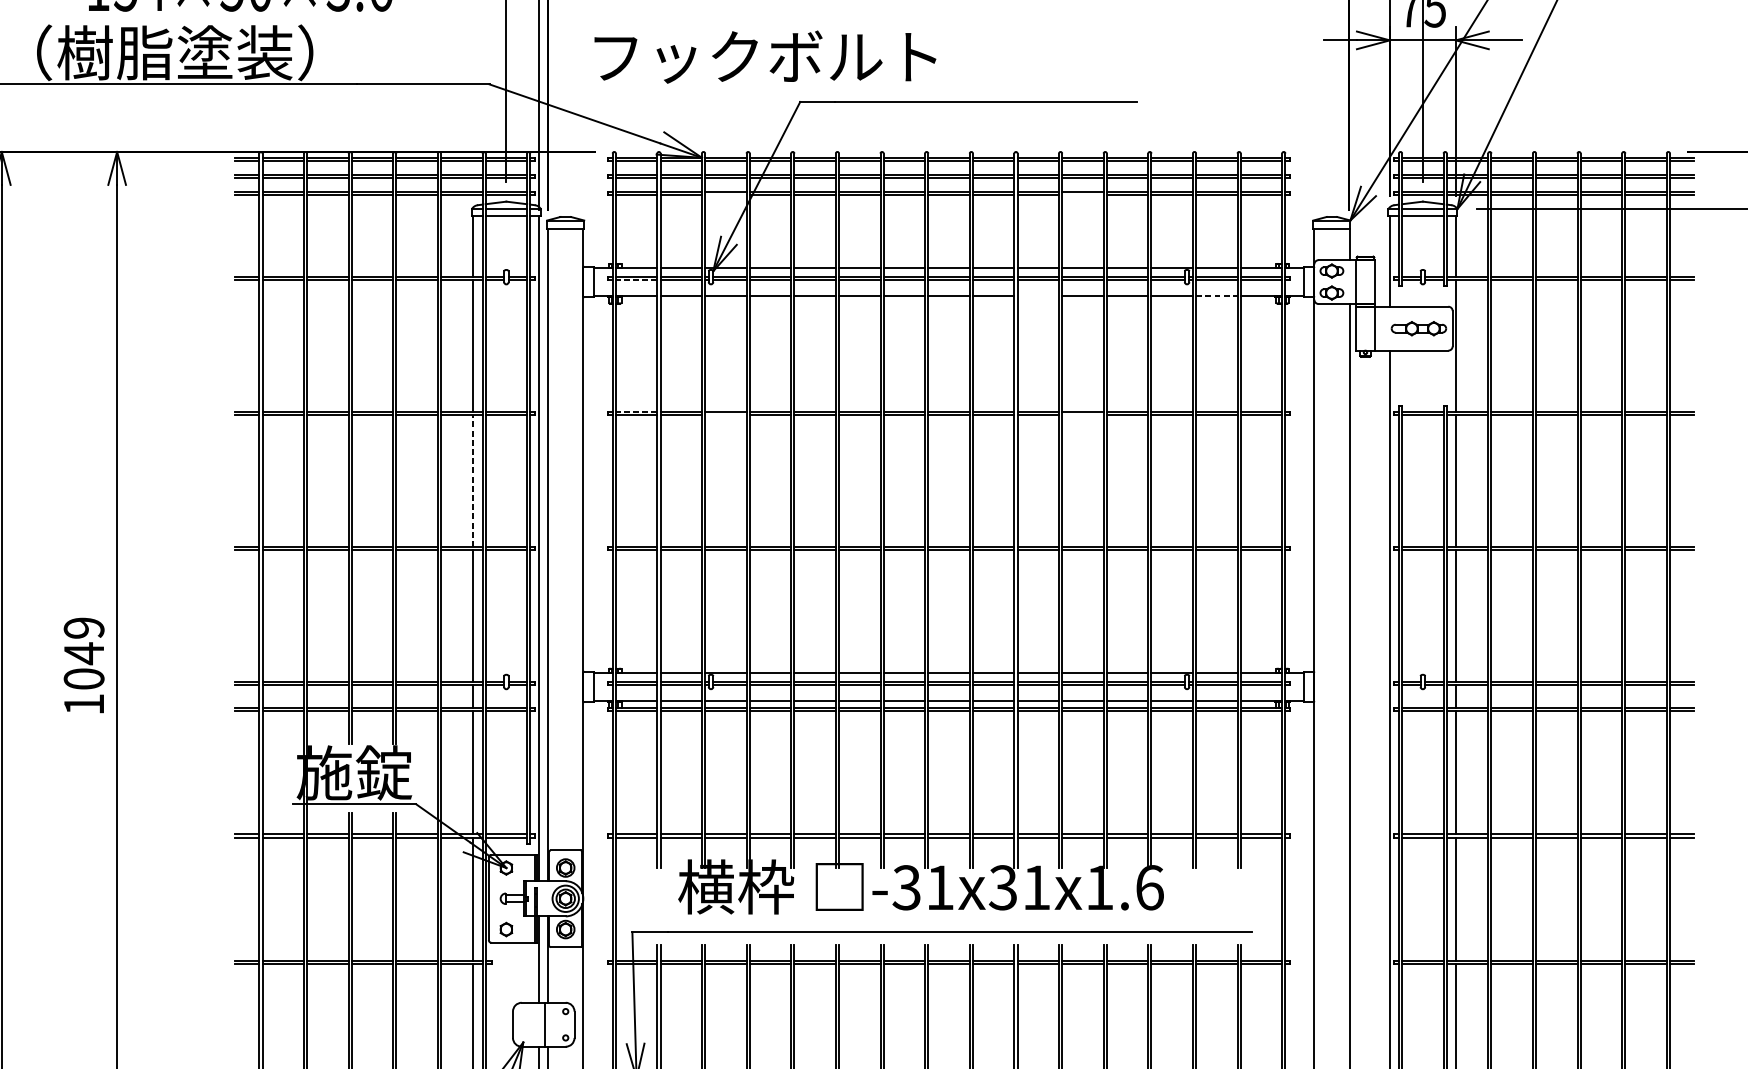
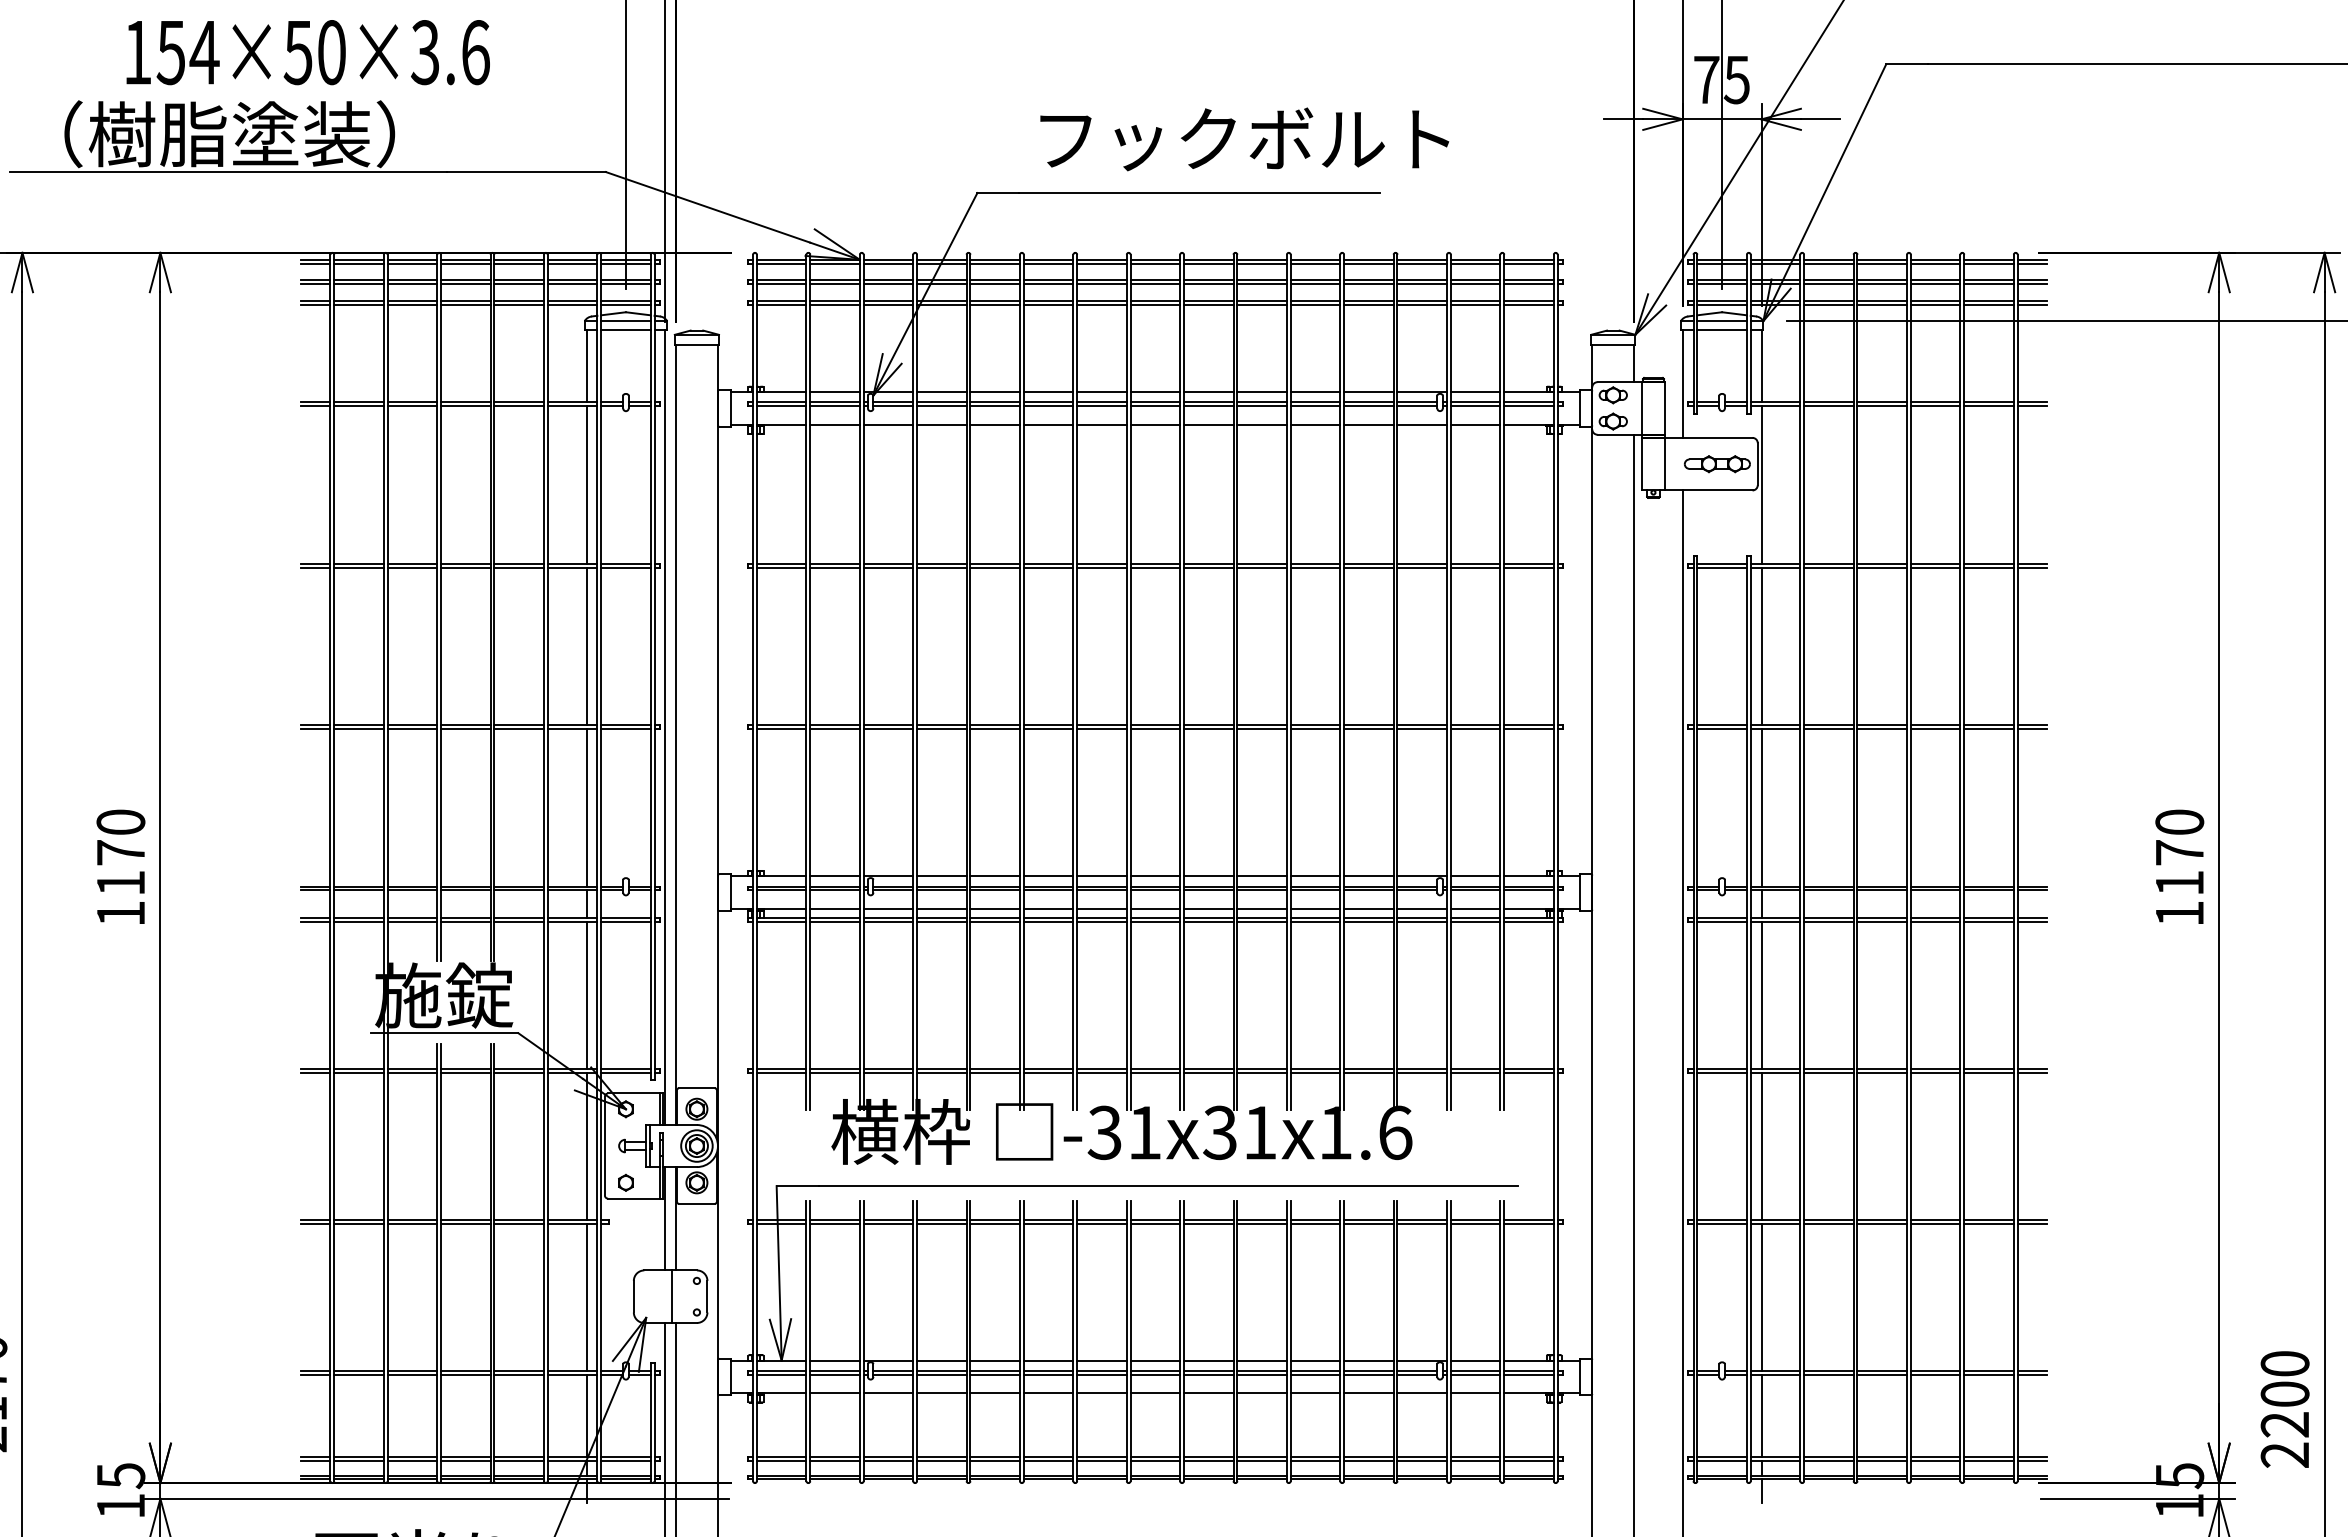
text: (765, 57) -> (1244, 139), moved
line: (725, 195) -> (888, 304), added
line: (1082, 195) -> (1315, 304), added
line: (636, 280) -> (781, 406), dashed -> solid
line: (1037, 295) -> (1261, 424), added
line: (1216, 295) -> (1475, 424), dashed -> solid
line: (636, 411) -> (781, 563), dashed -> solid
line: (725, 415) -> (888, 567), added
line: (1082, 415) -> (1315, 567), added
line: (473, 481) -> (586, 646), dashed -> solid
text: (83, 653) -> (120, 852), 1049 -> 1170

